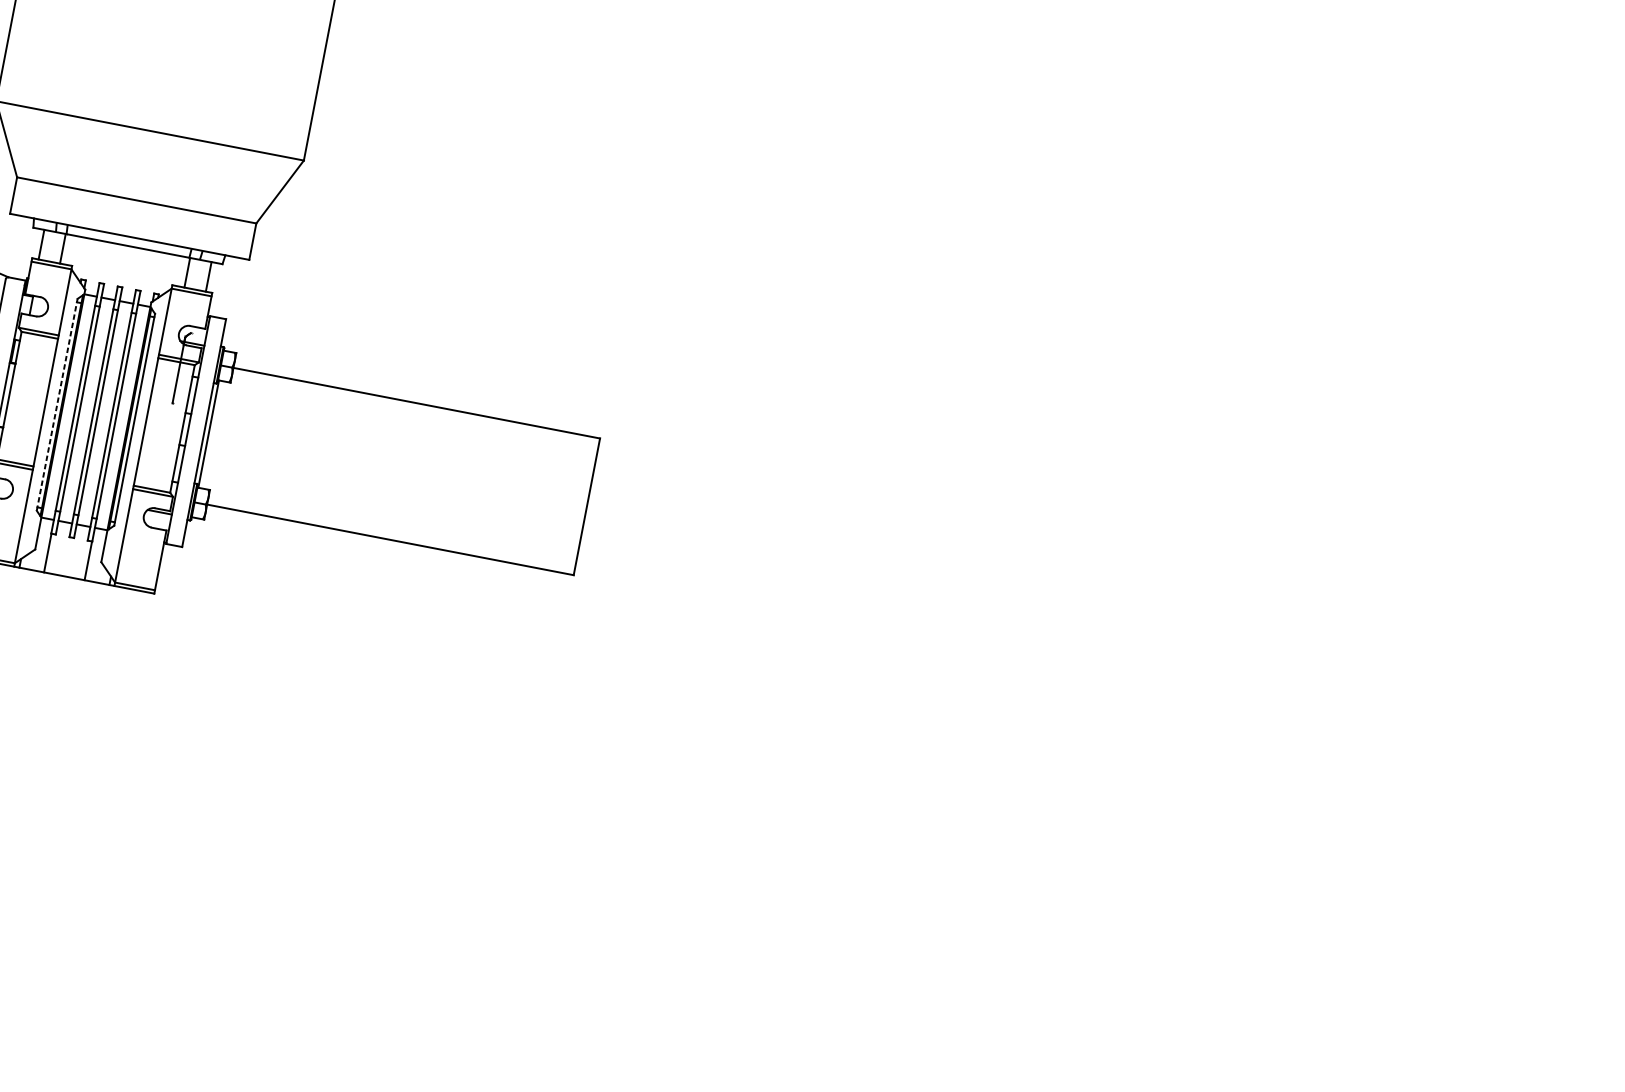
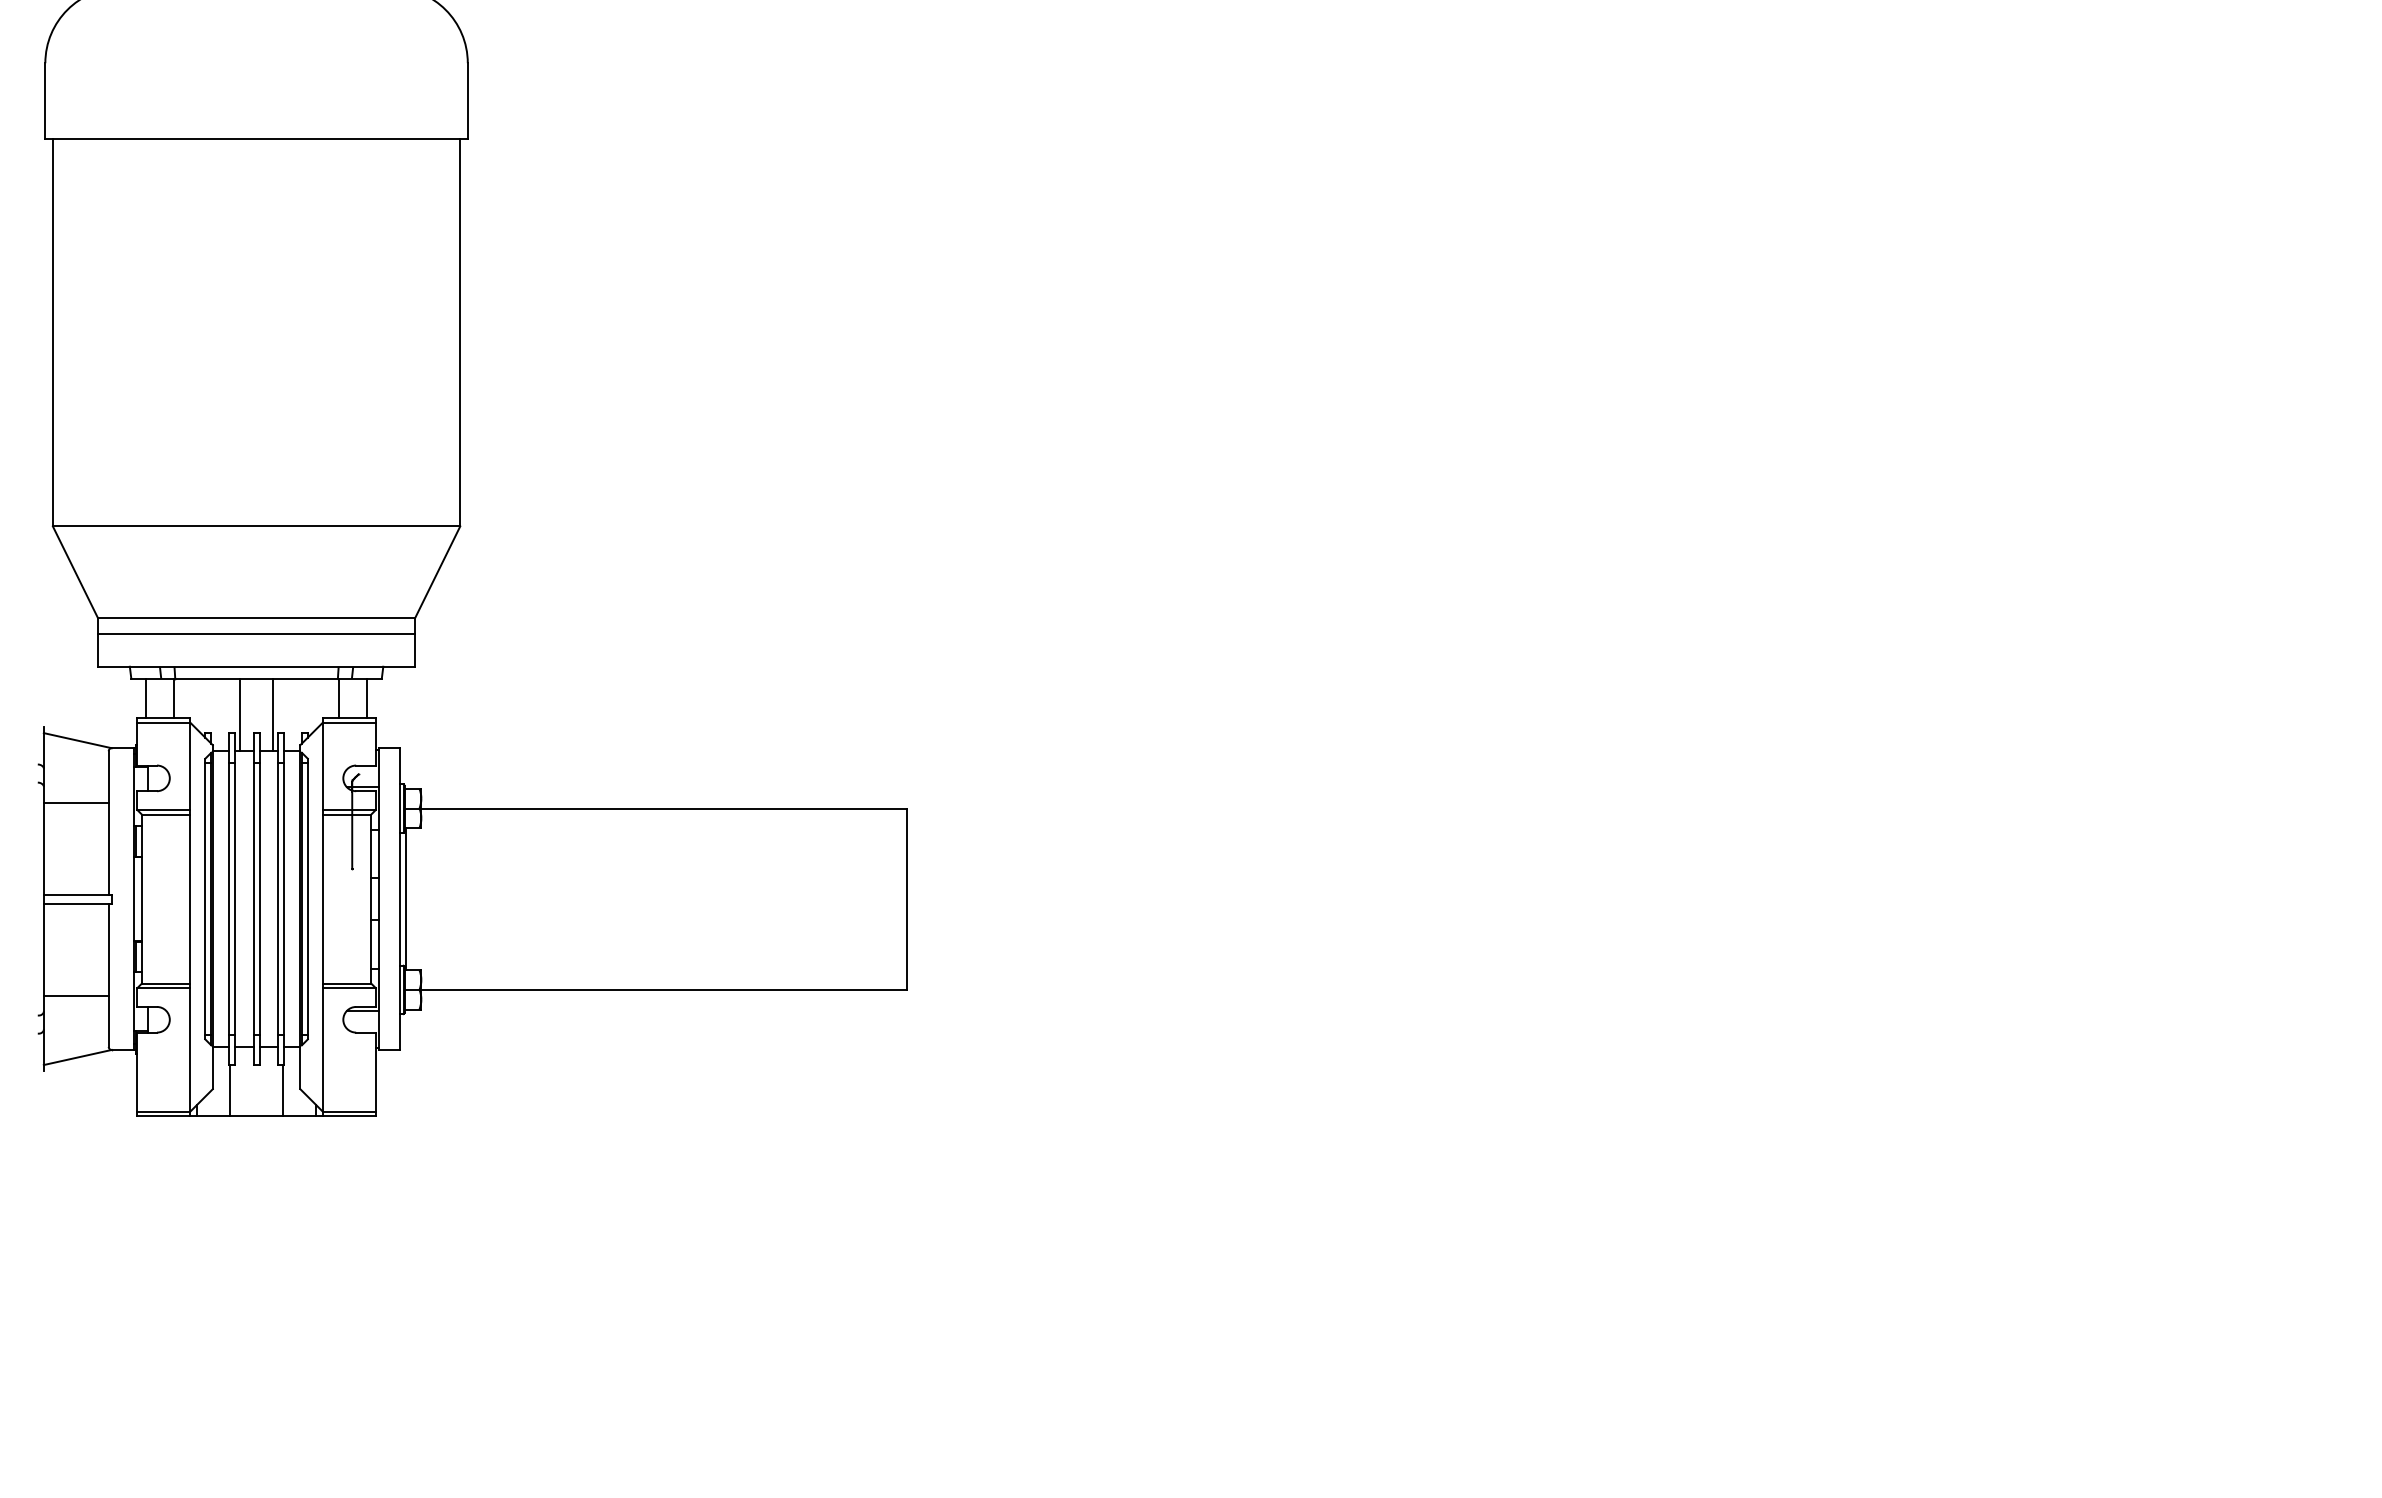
line: (134, 211) -> (256, 633), added
line: (109, 270) -> (239, 714), added
line: (135, 275) -> (273, 714), added
line: (57, 404) -> (205, 898), dashed -> solid

